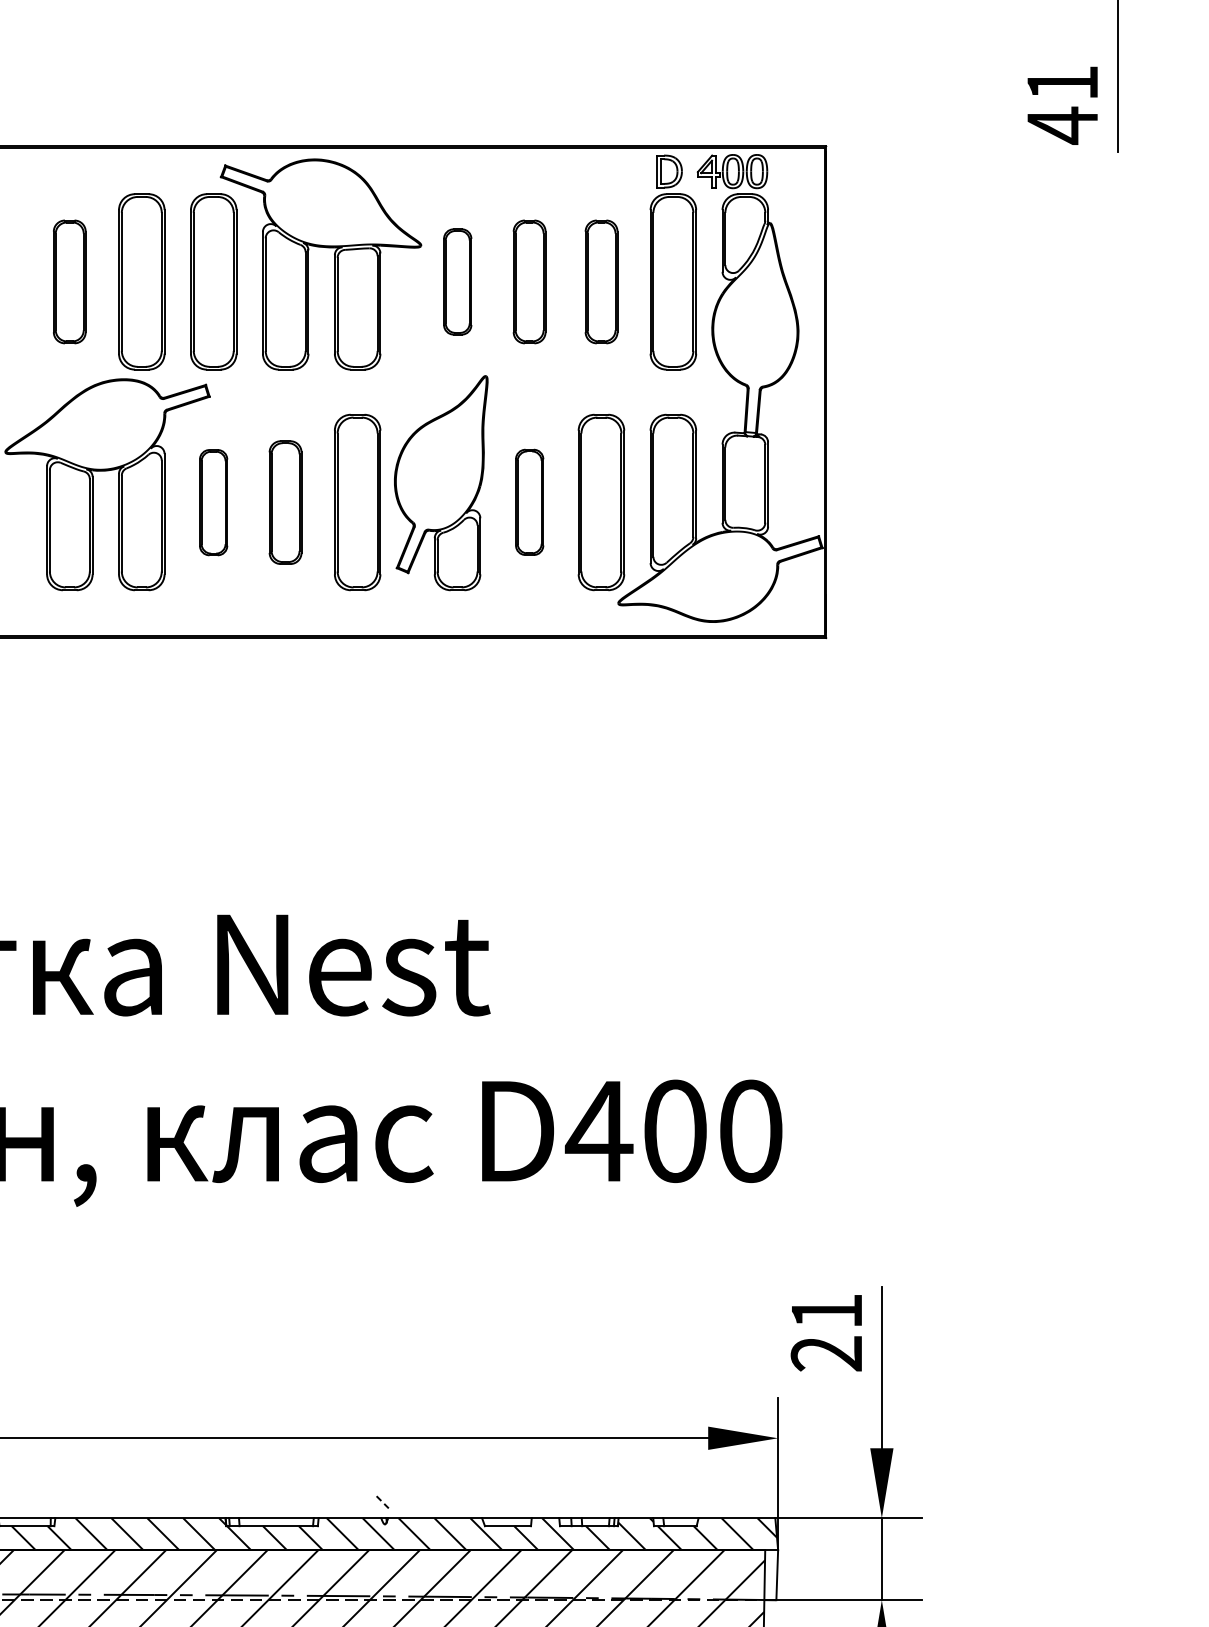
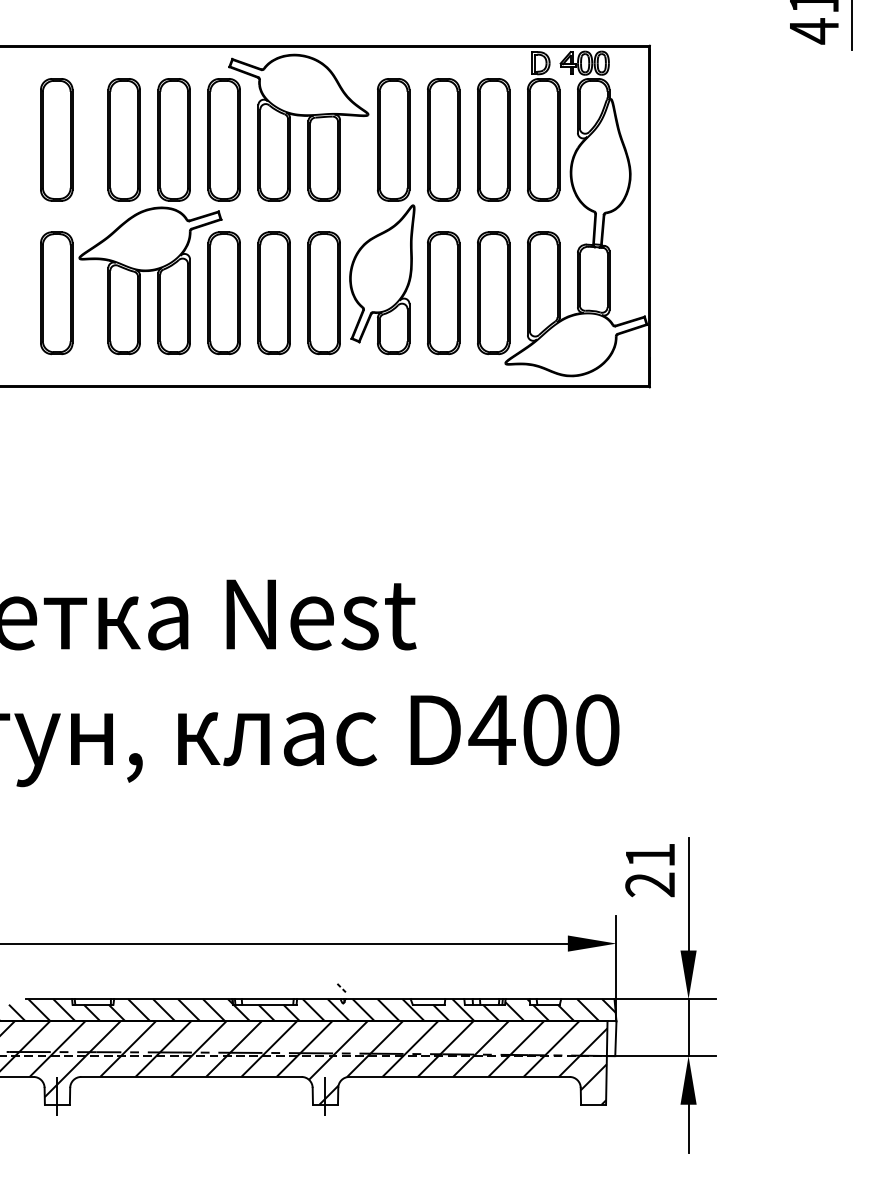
part: (68, 281) -> (123, 139), size x1.43
part: (457, 281) -> (393, 139), size x1.67
part: (529, 281) -> (443, 139), size x1.43
part: (601, 281) -> (493, 139), size x1.43
part: (529, 501) -> (443, 292), size x1.67
part: (212, 502) -> (223, 293), size x1.67
part: (284, 502) -> (273, 293), size x1.43

